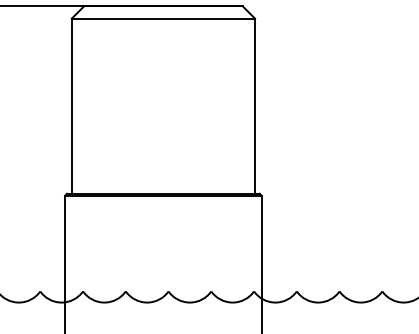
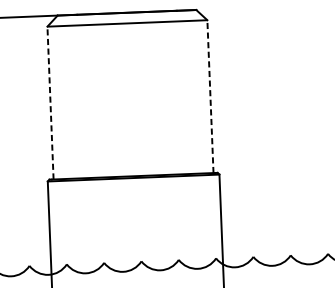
line: (71, 106) -> (50, 103), solid -> dashed
line: (255, 106) -> (210, 96), solid -> dashed

